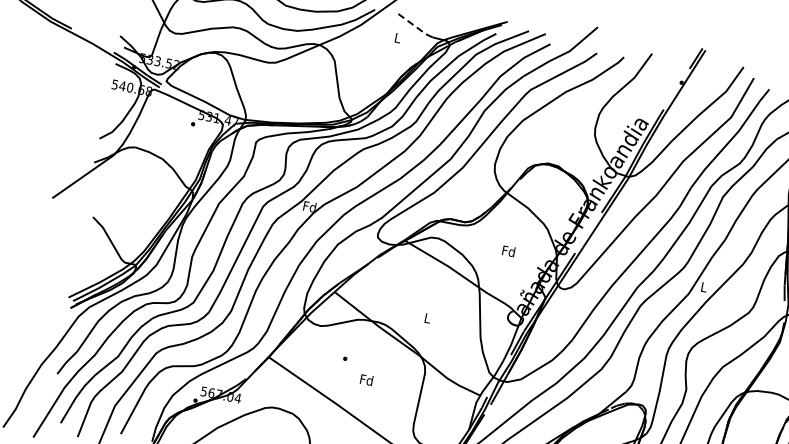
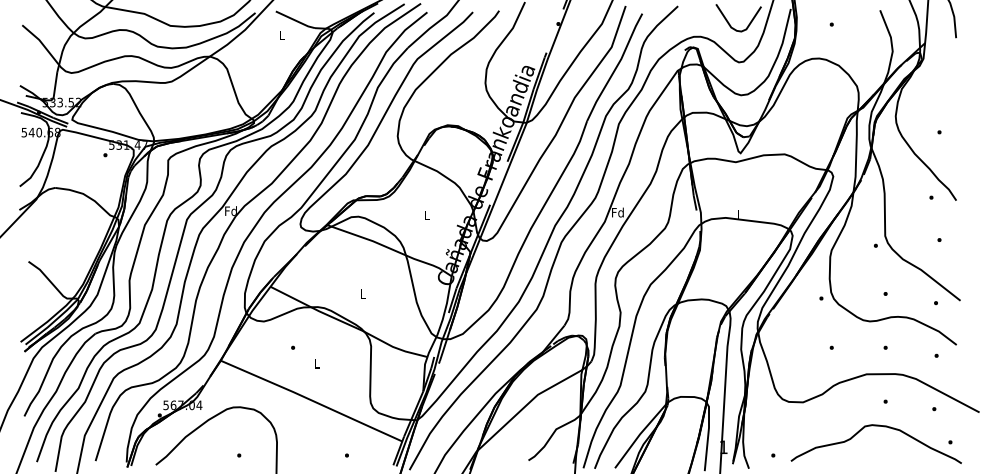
line: (414, 25) -> (295, 20), dashed -> solid
text: (508, 251) -> (426, 215), Fd -> L
text: (703, 286) -> (617, 212), L -> Fd
text: (366, 379) -> (317, 363), Fd -> L

